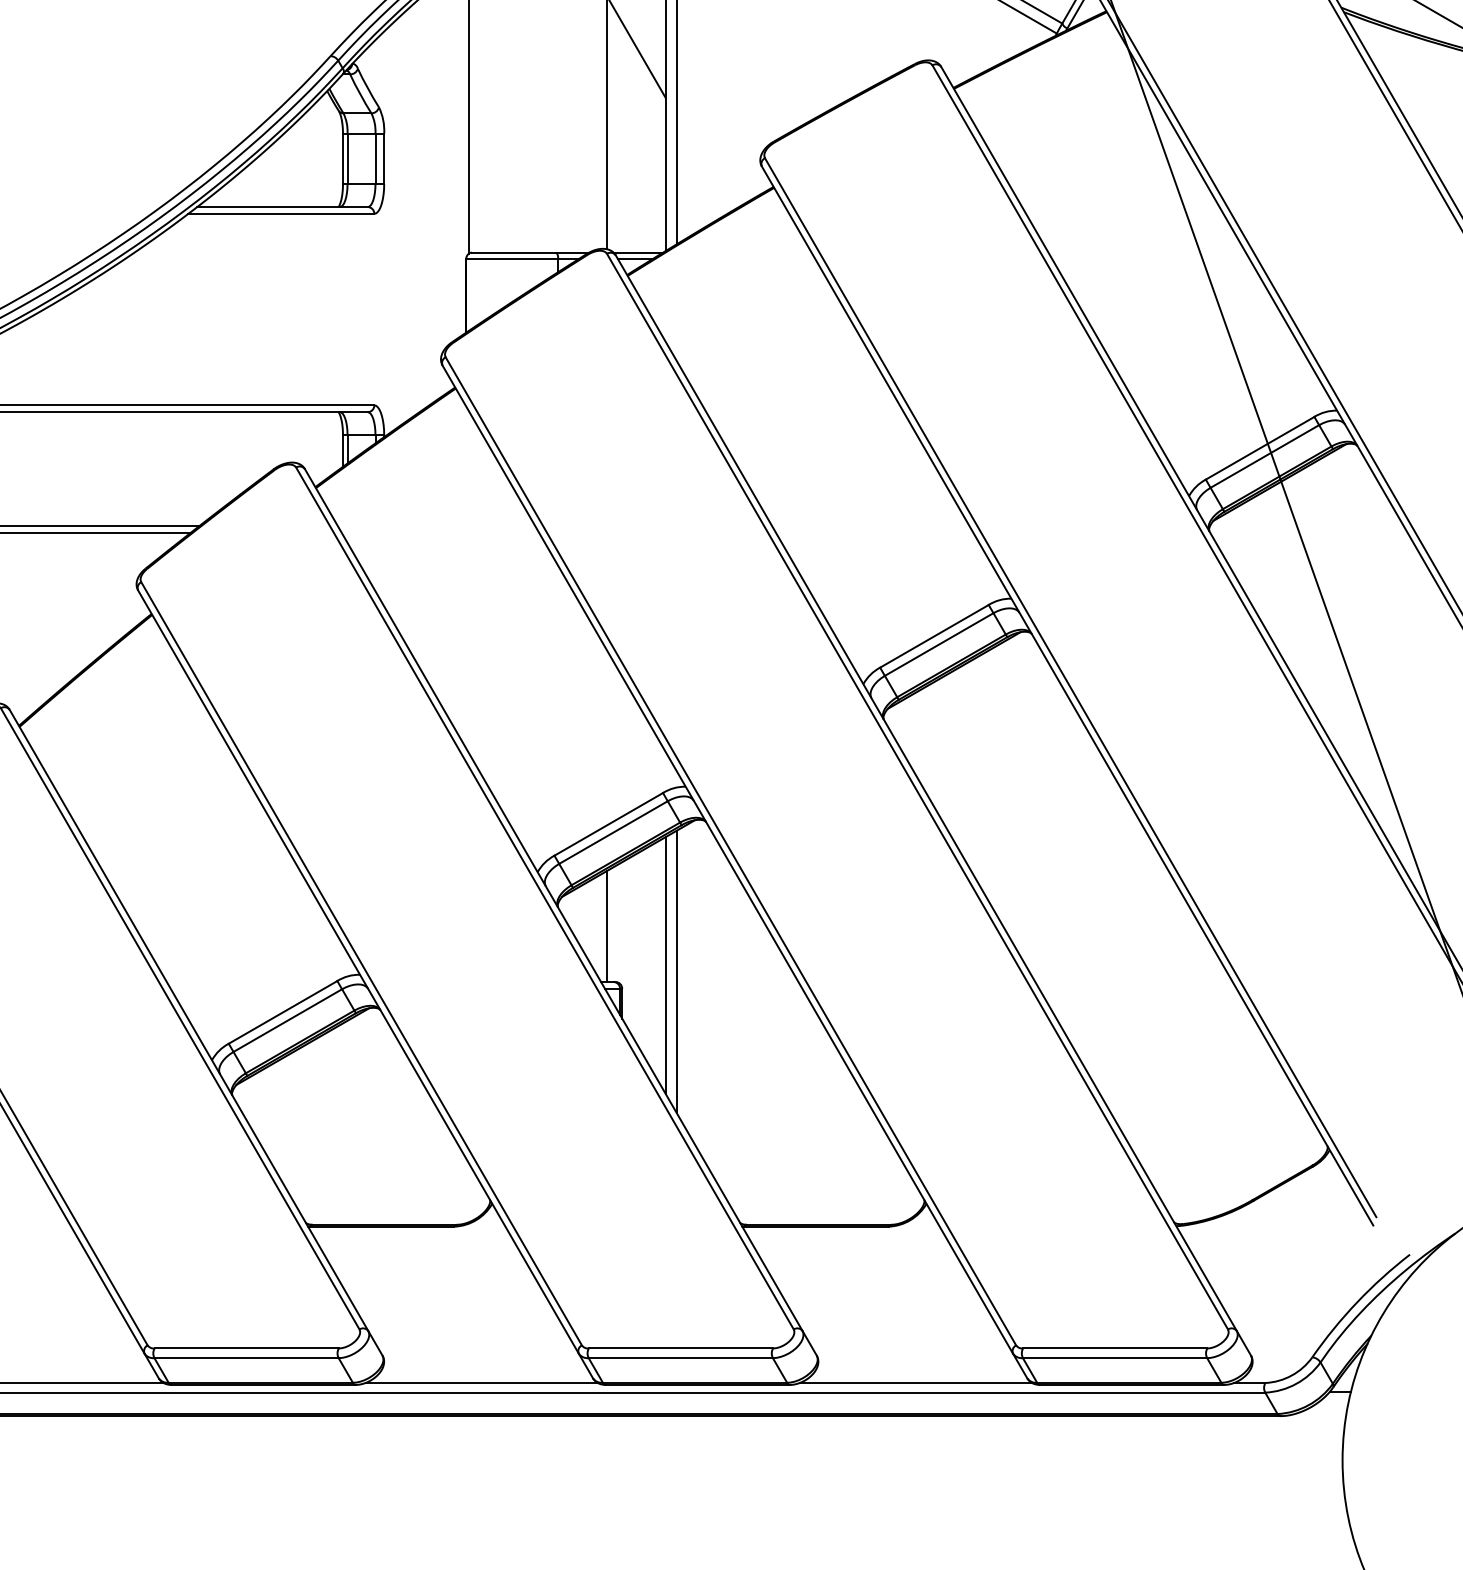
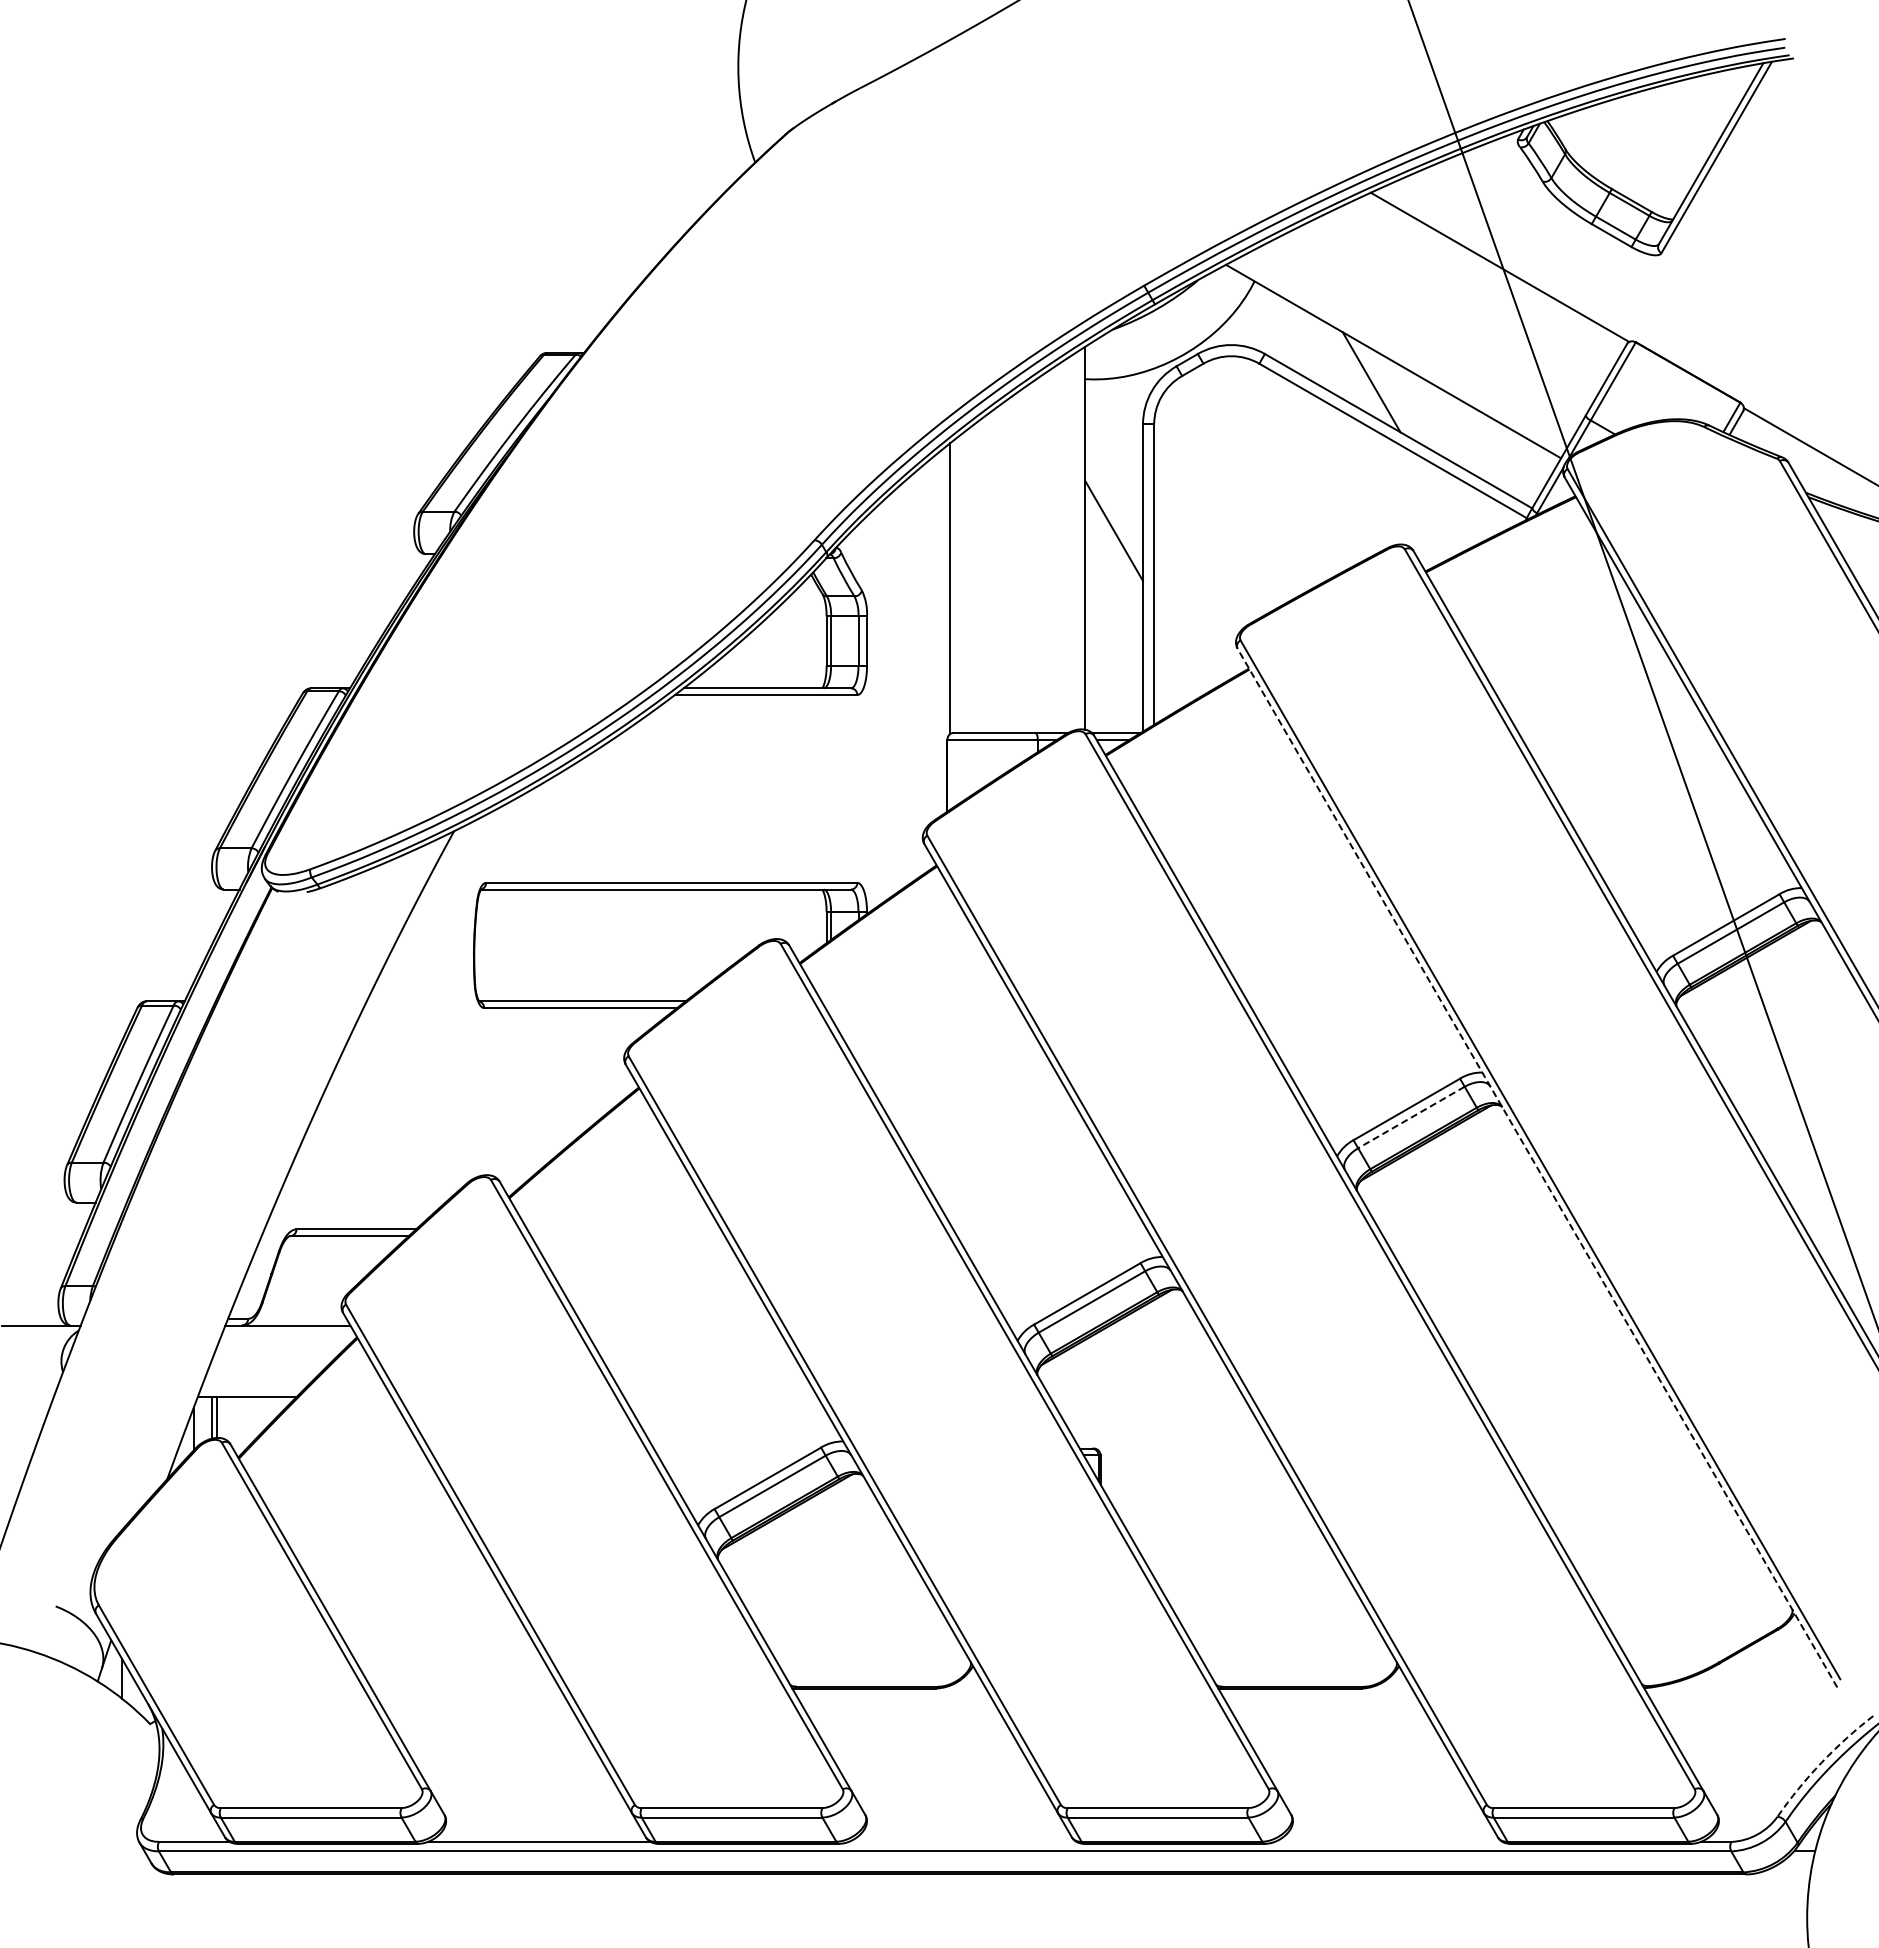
line: (939, 644) -> (1411, 1117), solid -> dashed
line: (1067, 696) -> (1537, 1168), solid -> dashed
line: (606, 925) -> (1085, 1393), removed
line: (666, 965) -> (1143, 1432), removed
line: (677, 971) -> (1154, 1438), removed
arc: (1357, 1302) -> (1821, 1762), solid -> dashed
line: (481, 1382) -> (962, 1841), removed
line: (915, 1382) -> (1388, 1841), removed

